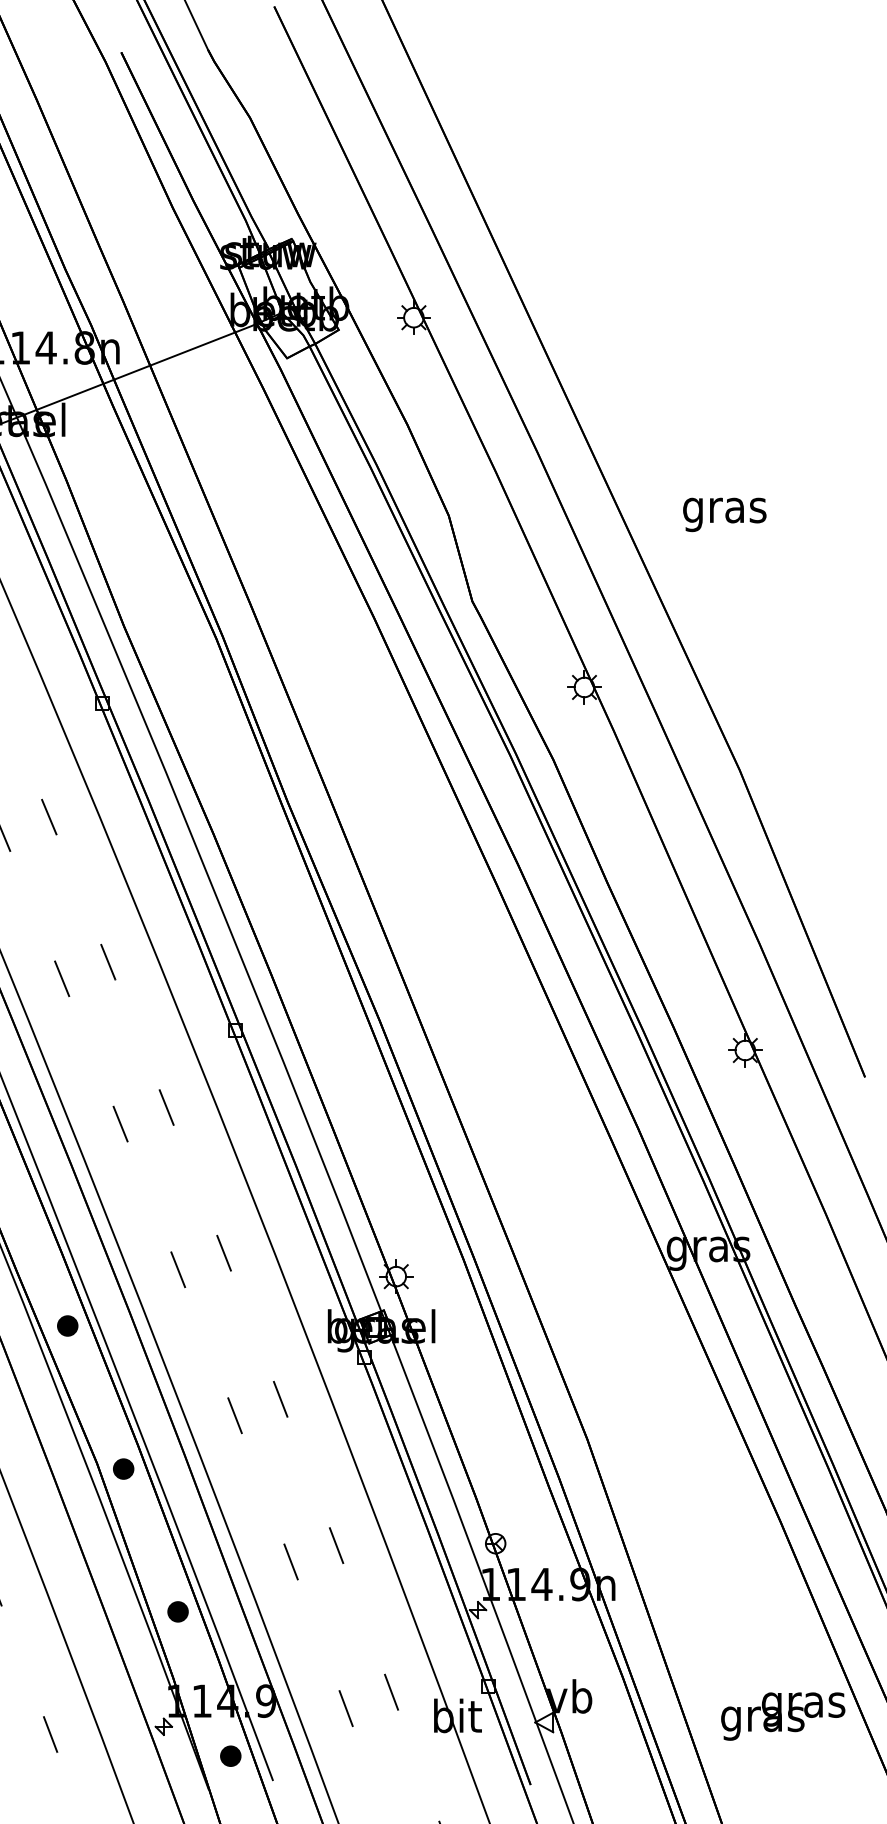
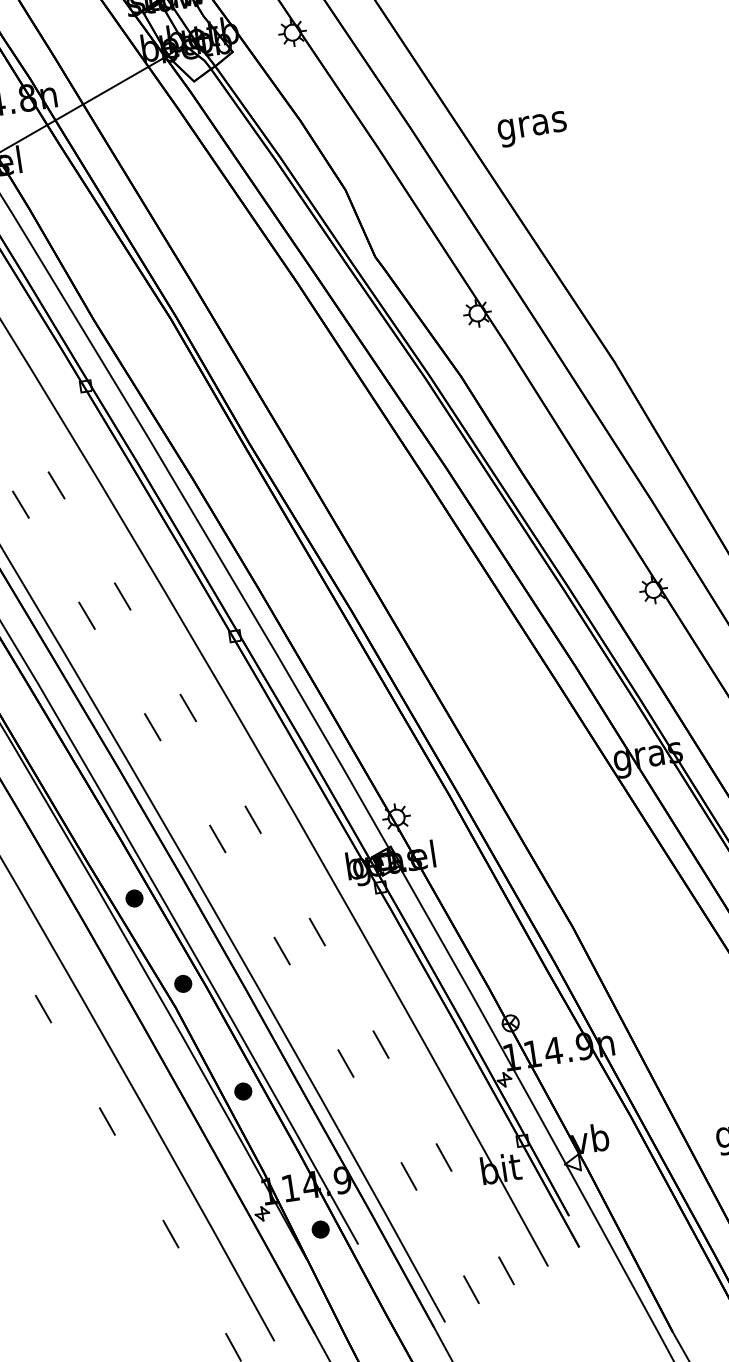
text: (724, 514) -> (532, 129), moved
part: (123, 1468) -> (183, 983), moved
part: (177, 1611) -> (242, 1091), moved

